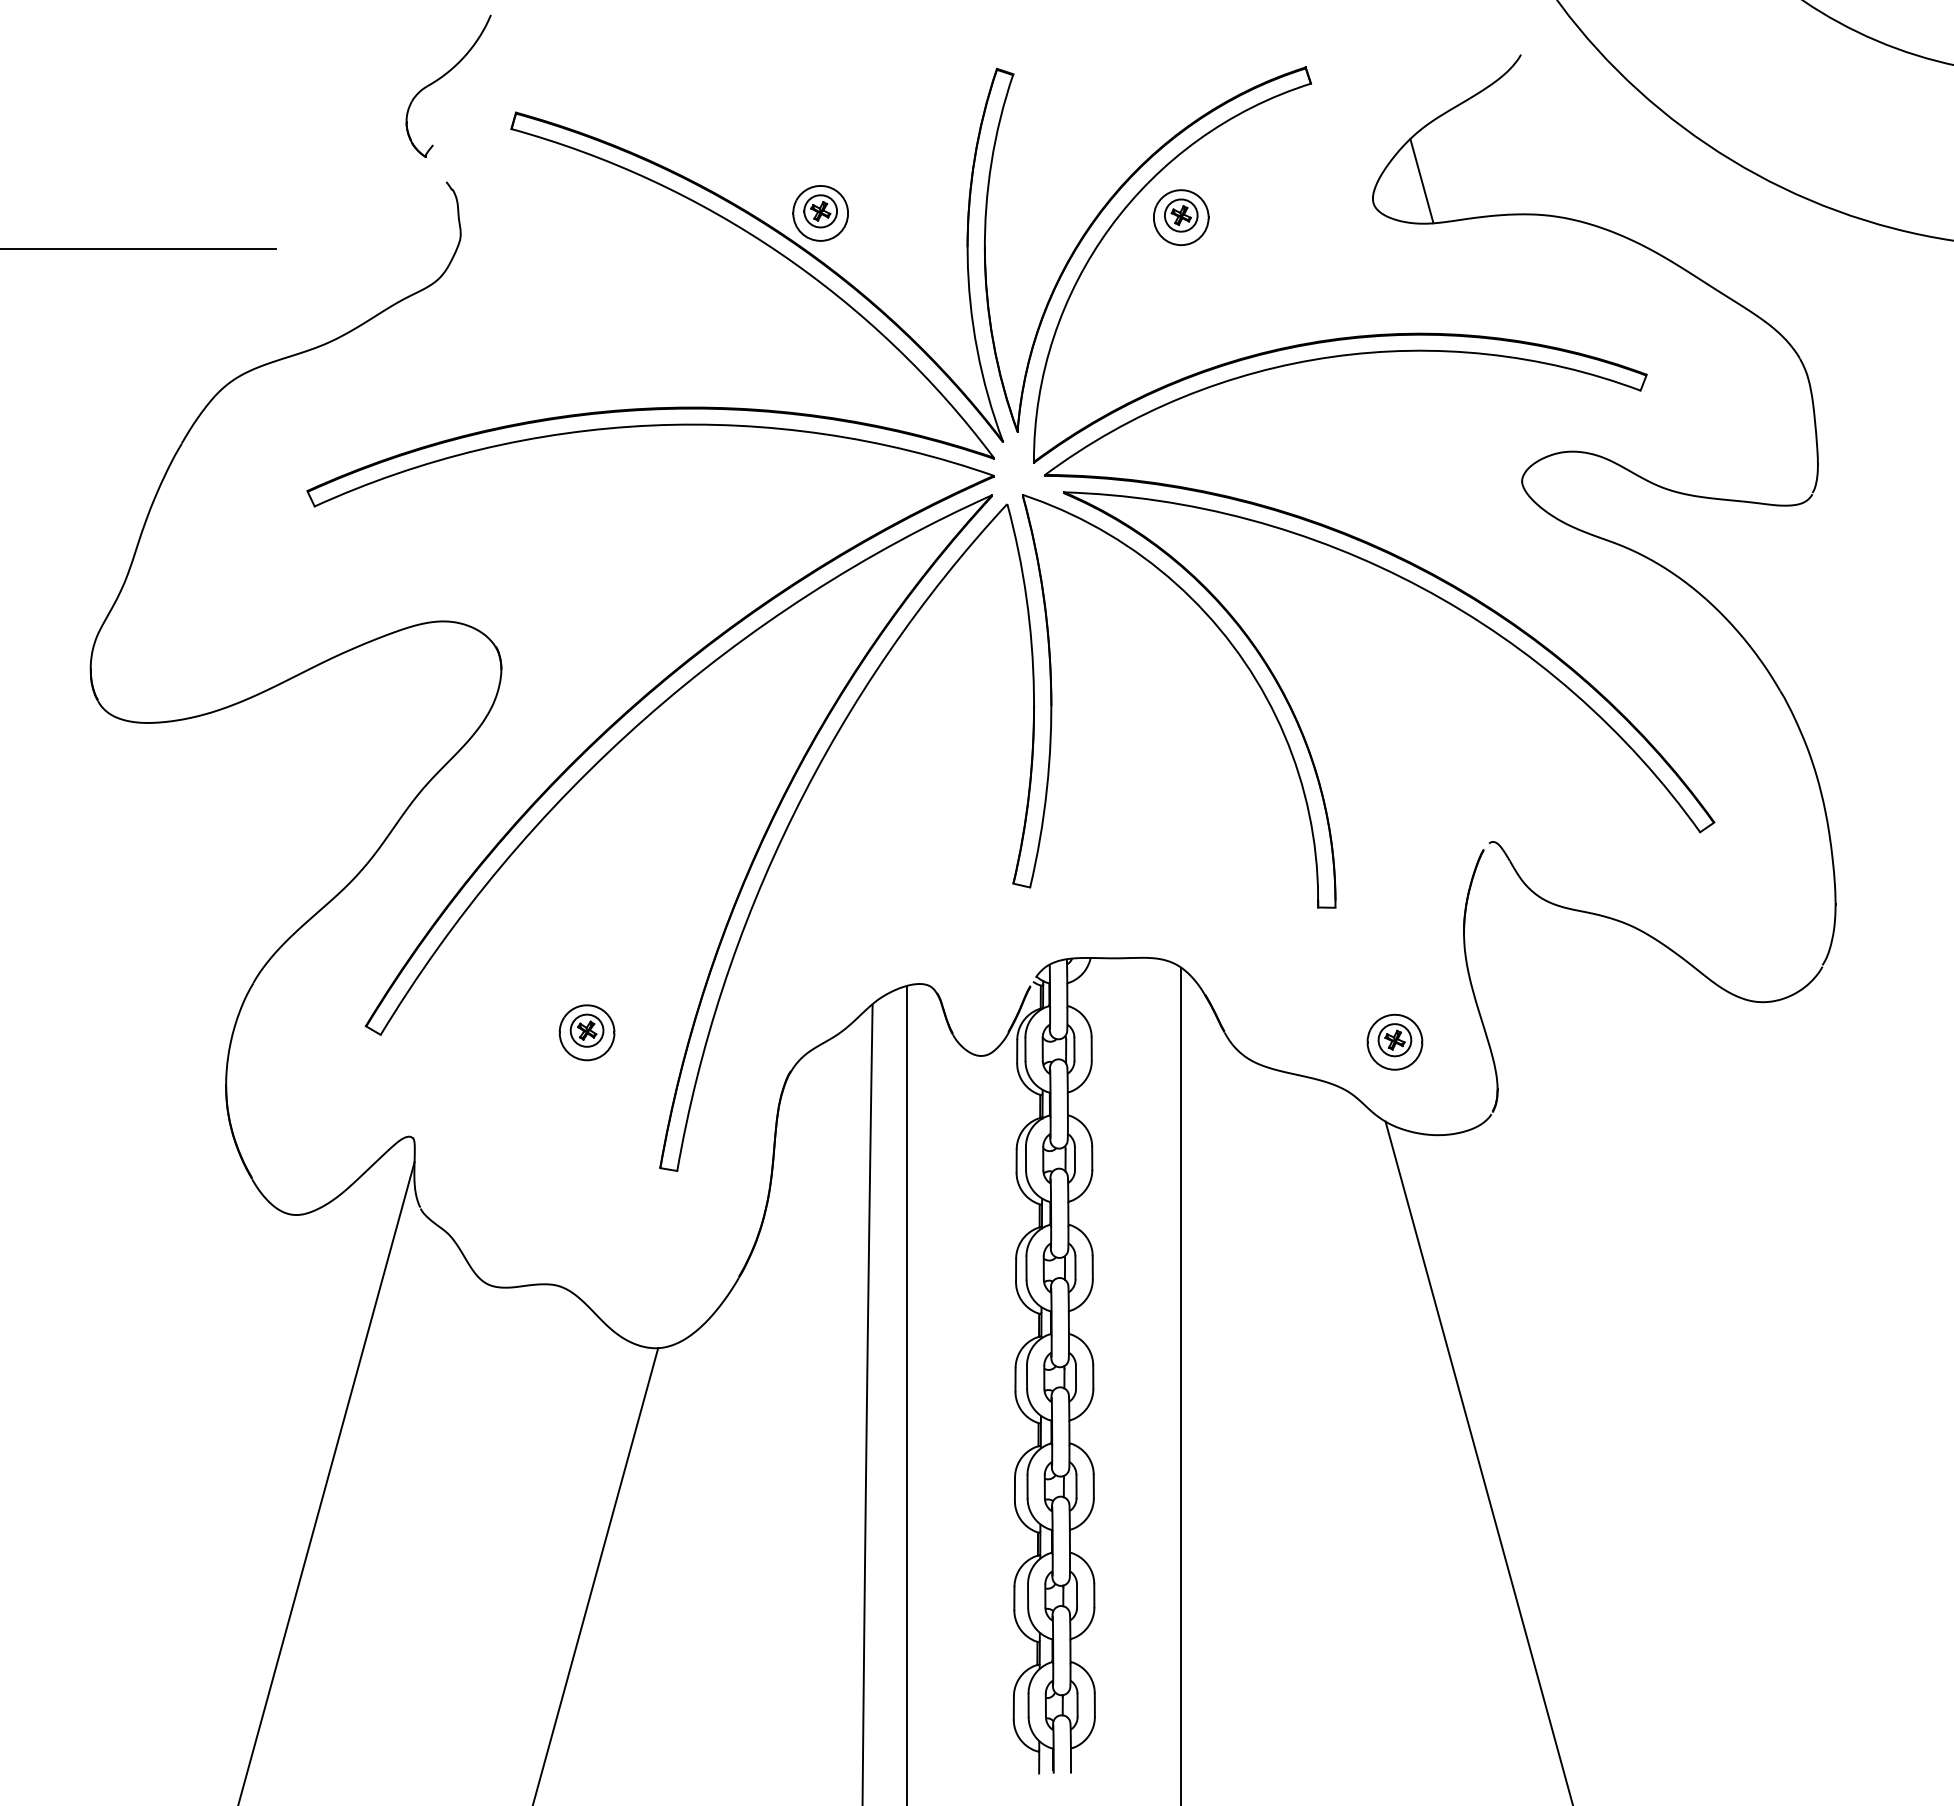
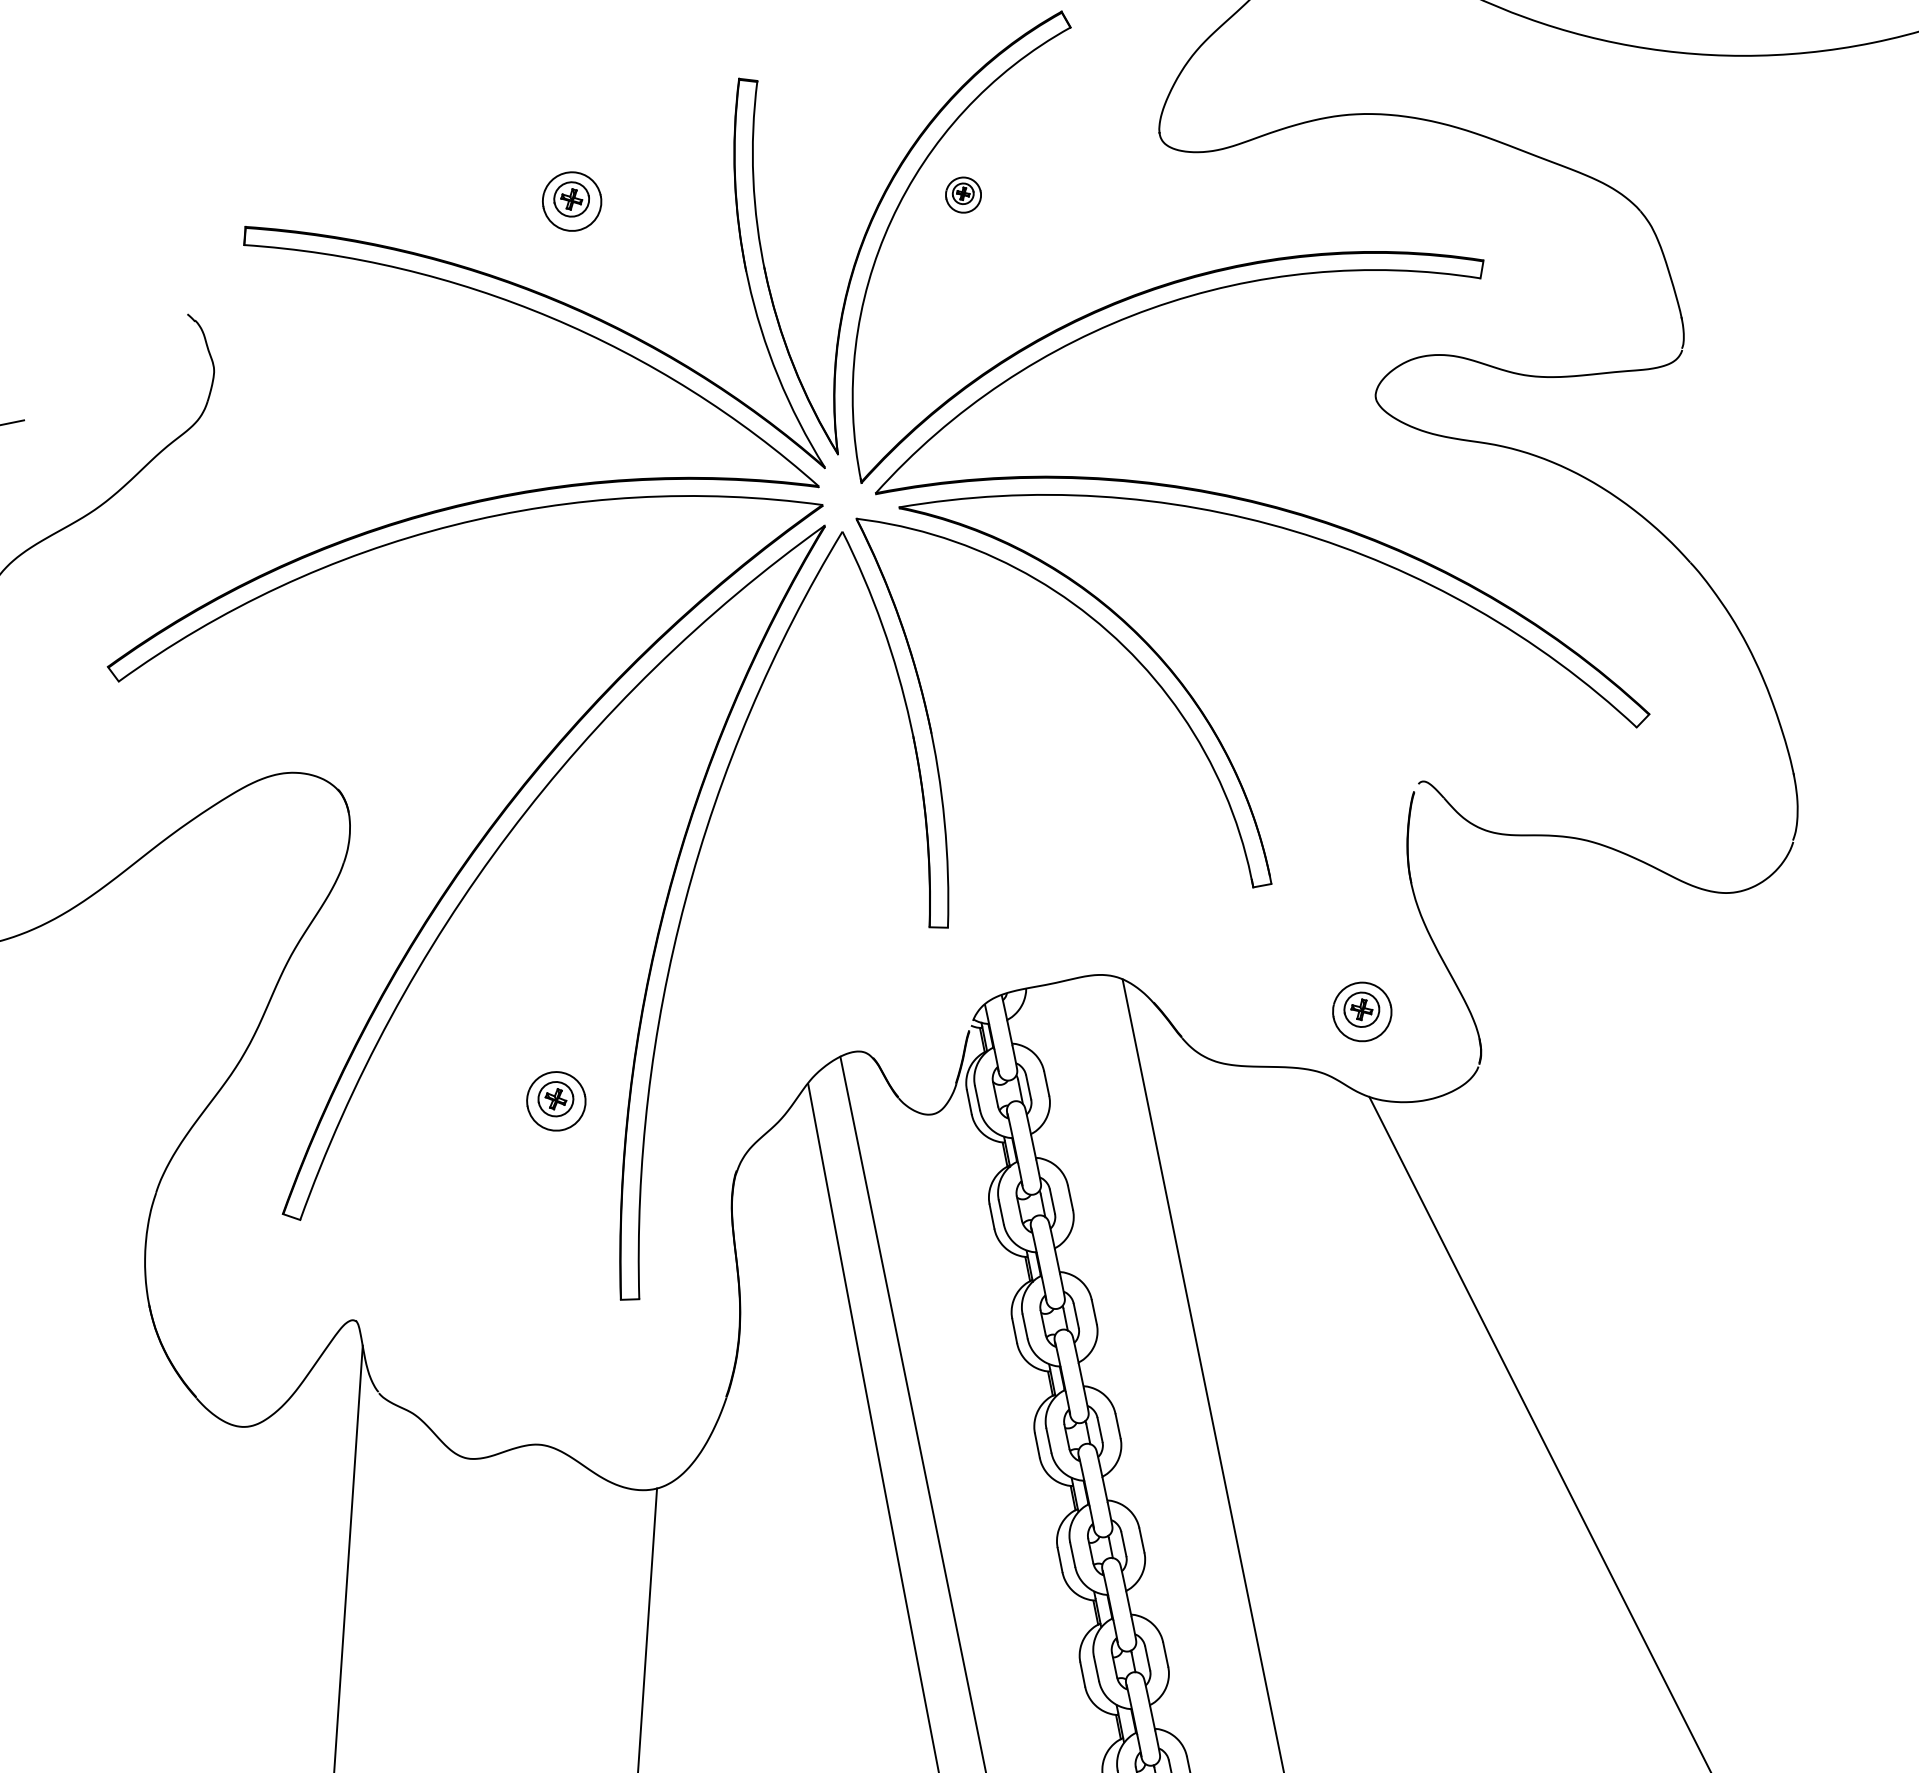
part: (444, 76) -> (163, 204), removed
line: (1421, 181) -> (1206, 106), removed
part: (820, 213) -> (571, 201), moved
part: (1181, 217) -> (963, 195), size x0.6
part: (586, 1032) -> (555, 1101), moved

